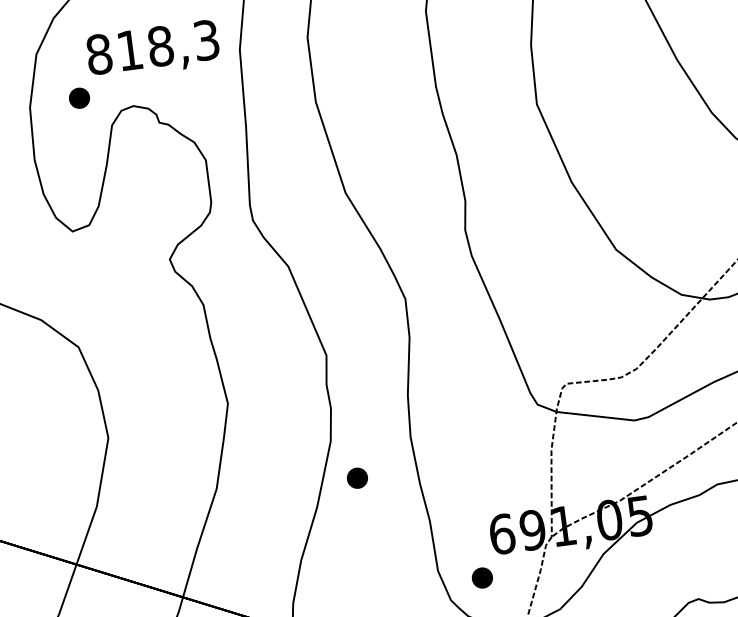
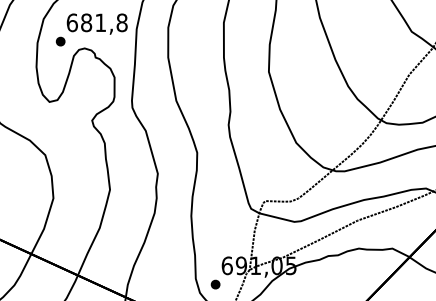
text: (151, 46) -> (96, 22), 818,3 -> 681,8
part: (357, 478) -> (164, 231), removed

